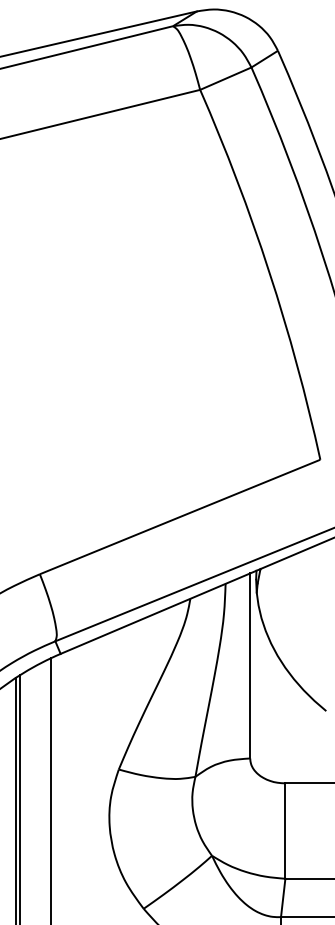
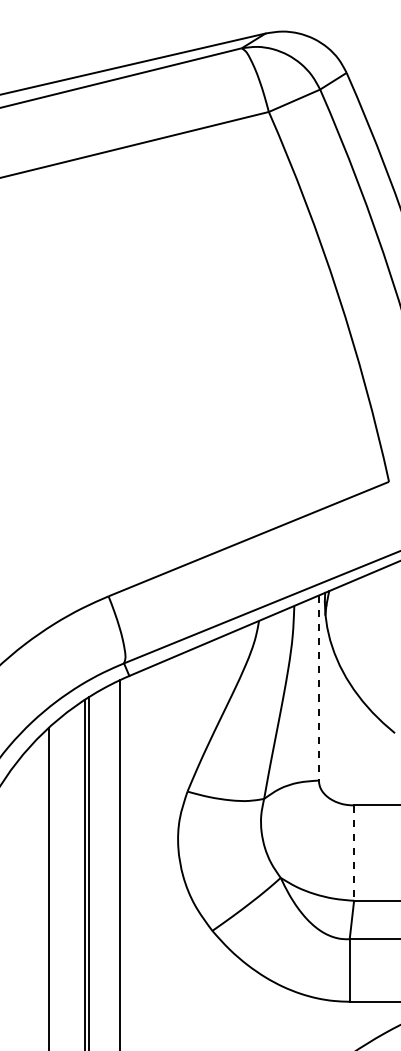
line: (249, 666) -> (318, 688), solid -> dashed
line: (285, 831) -> (354, 853), solid -> dashed

